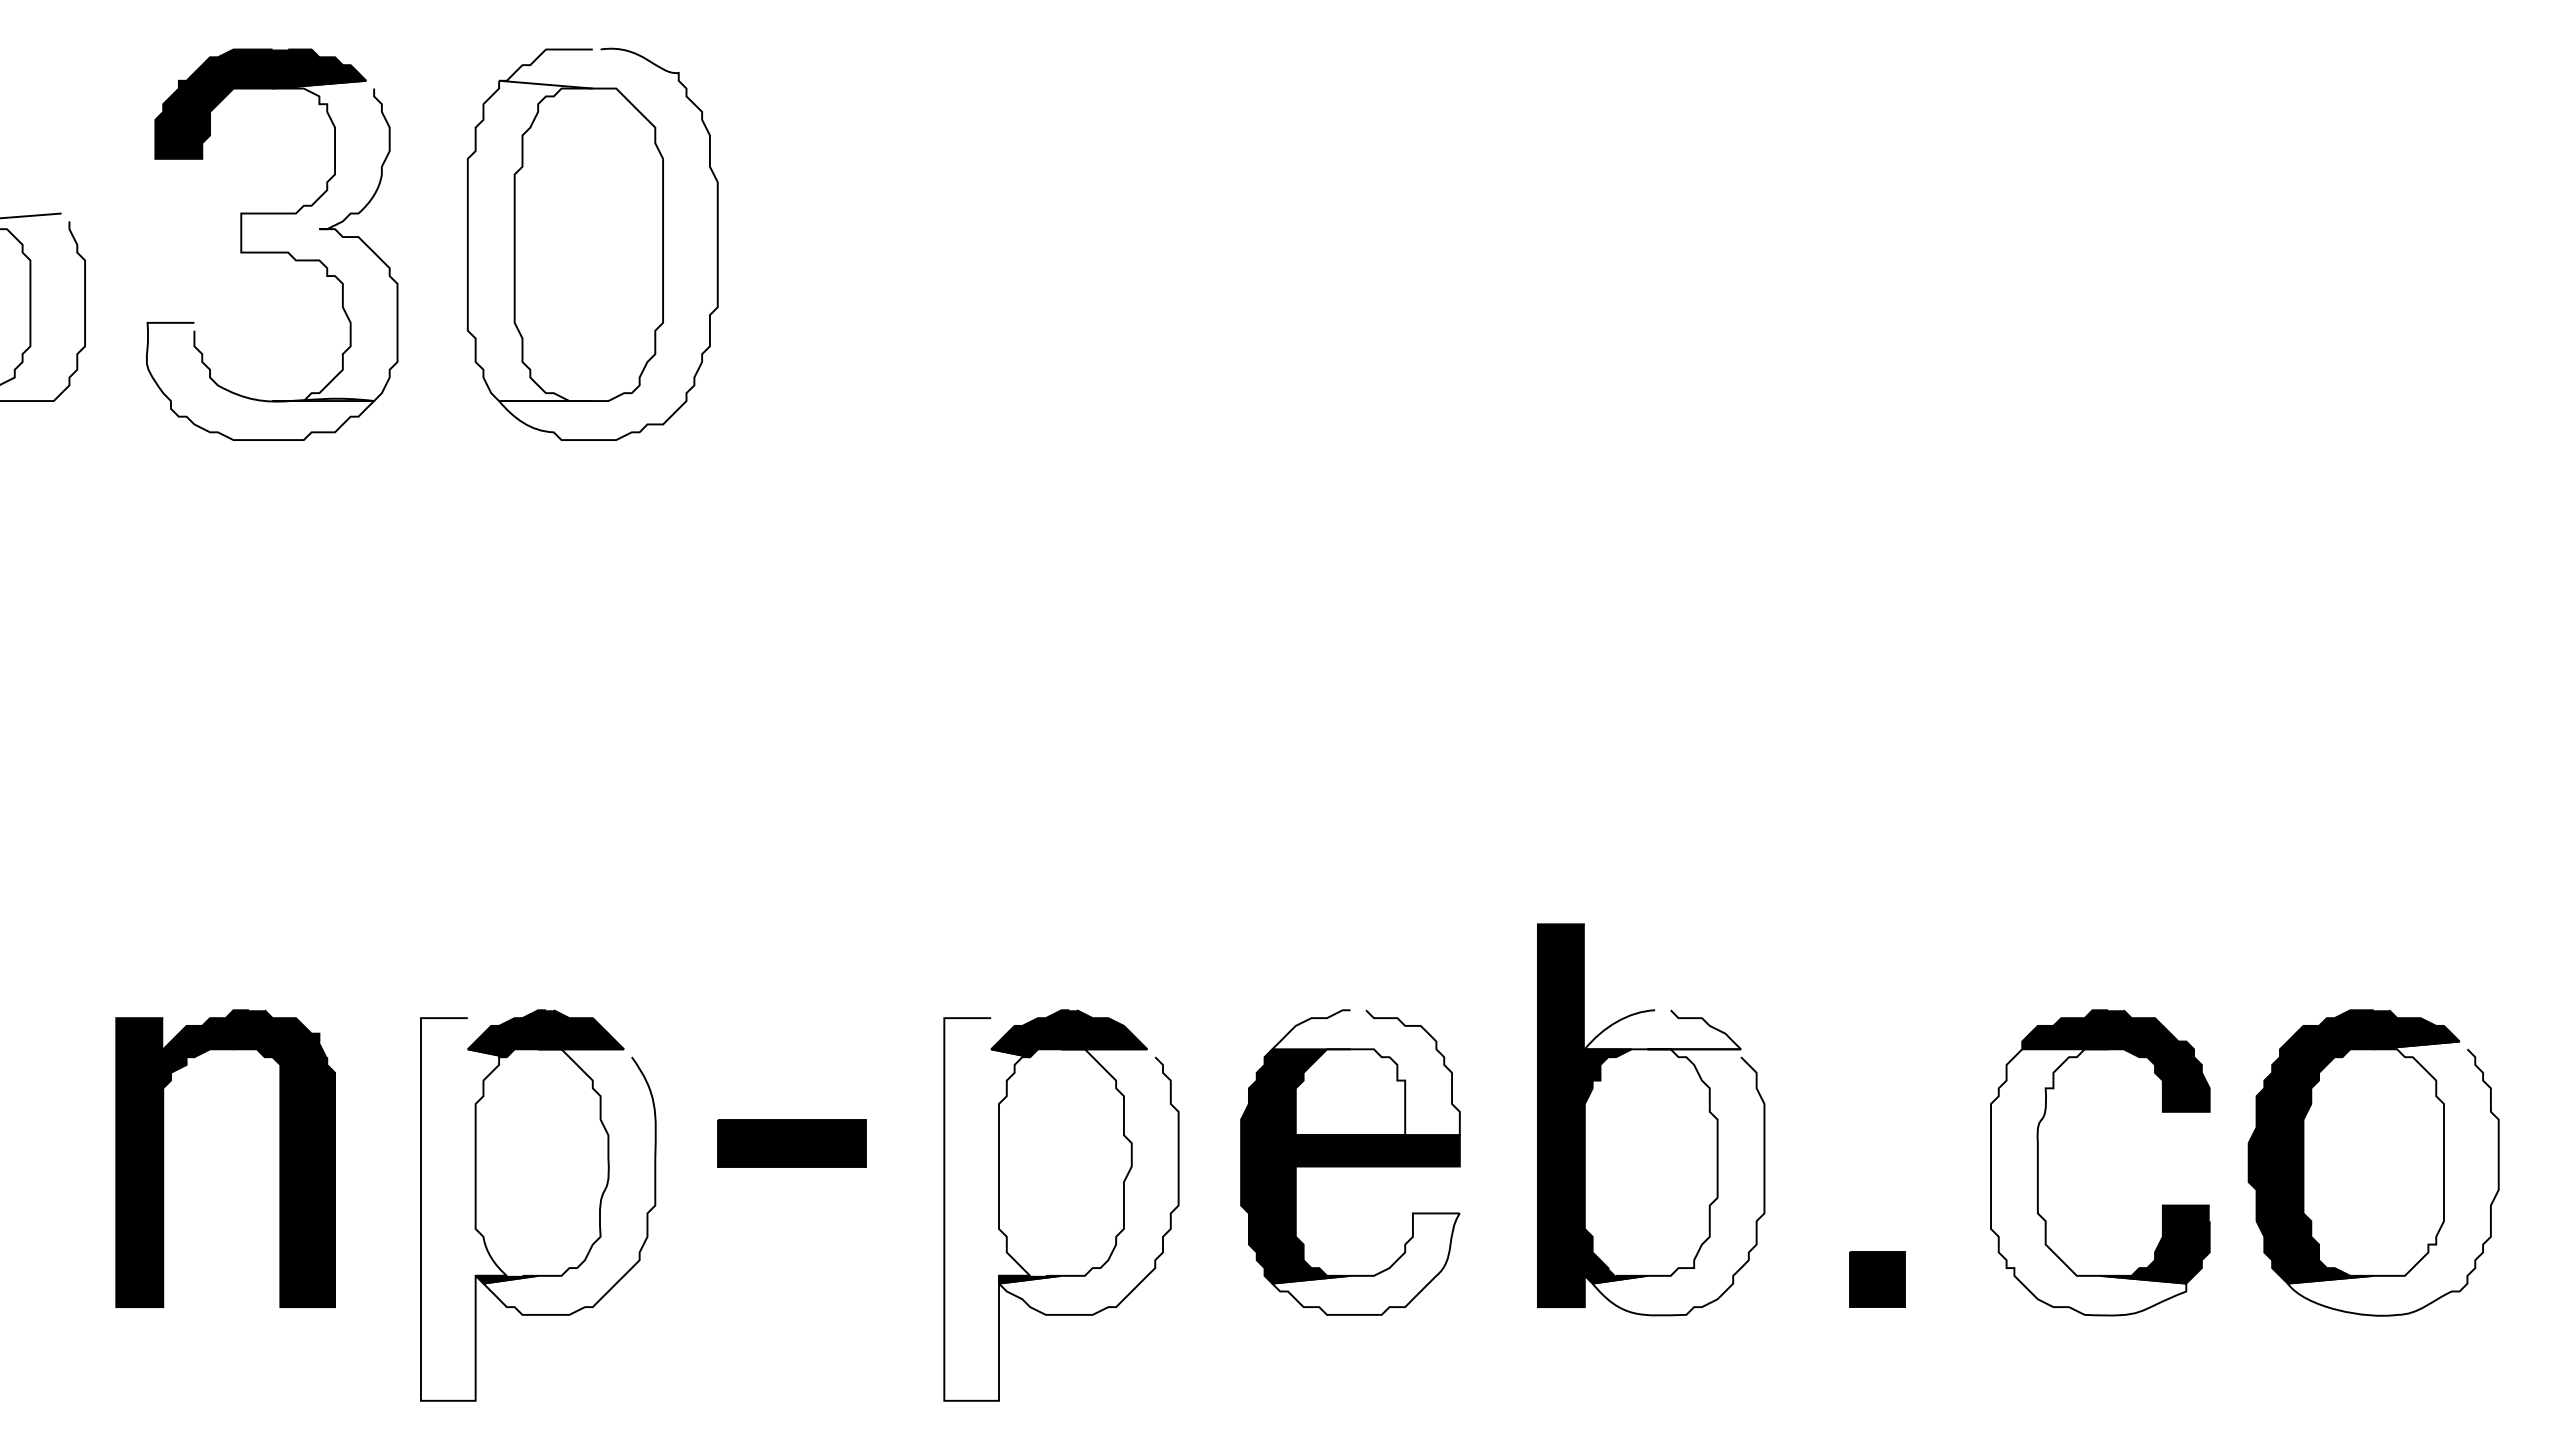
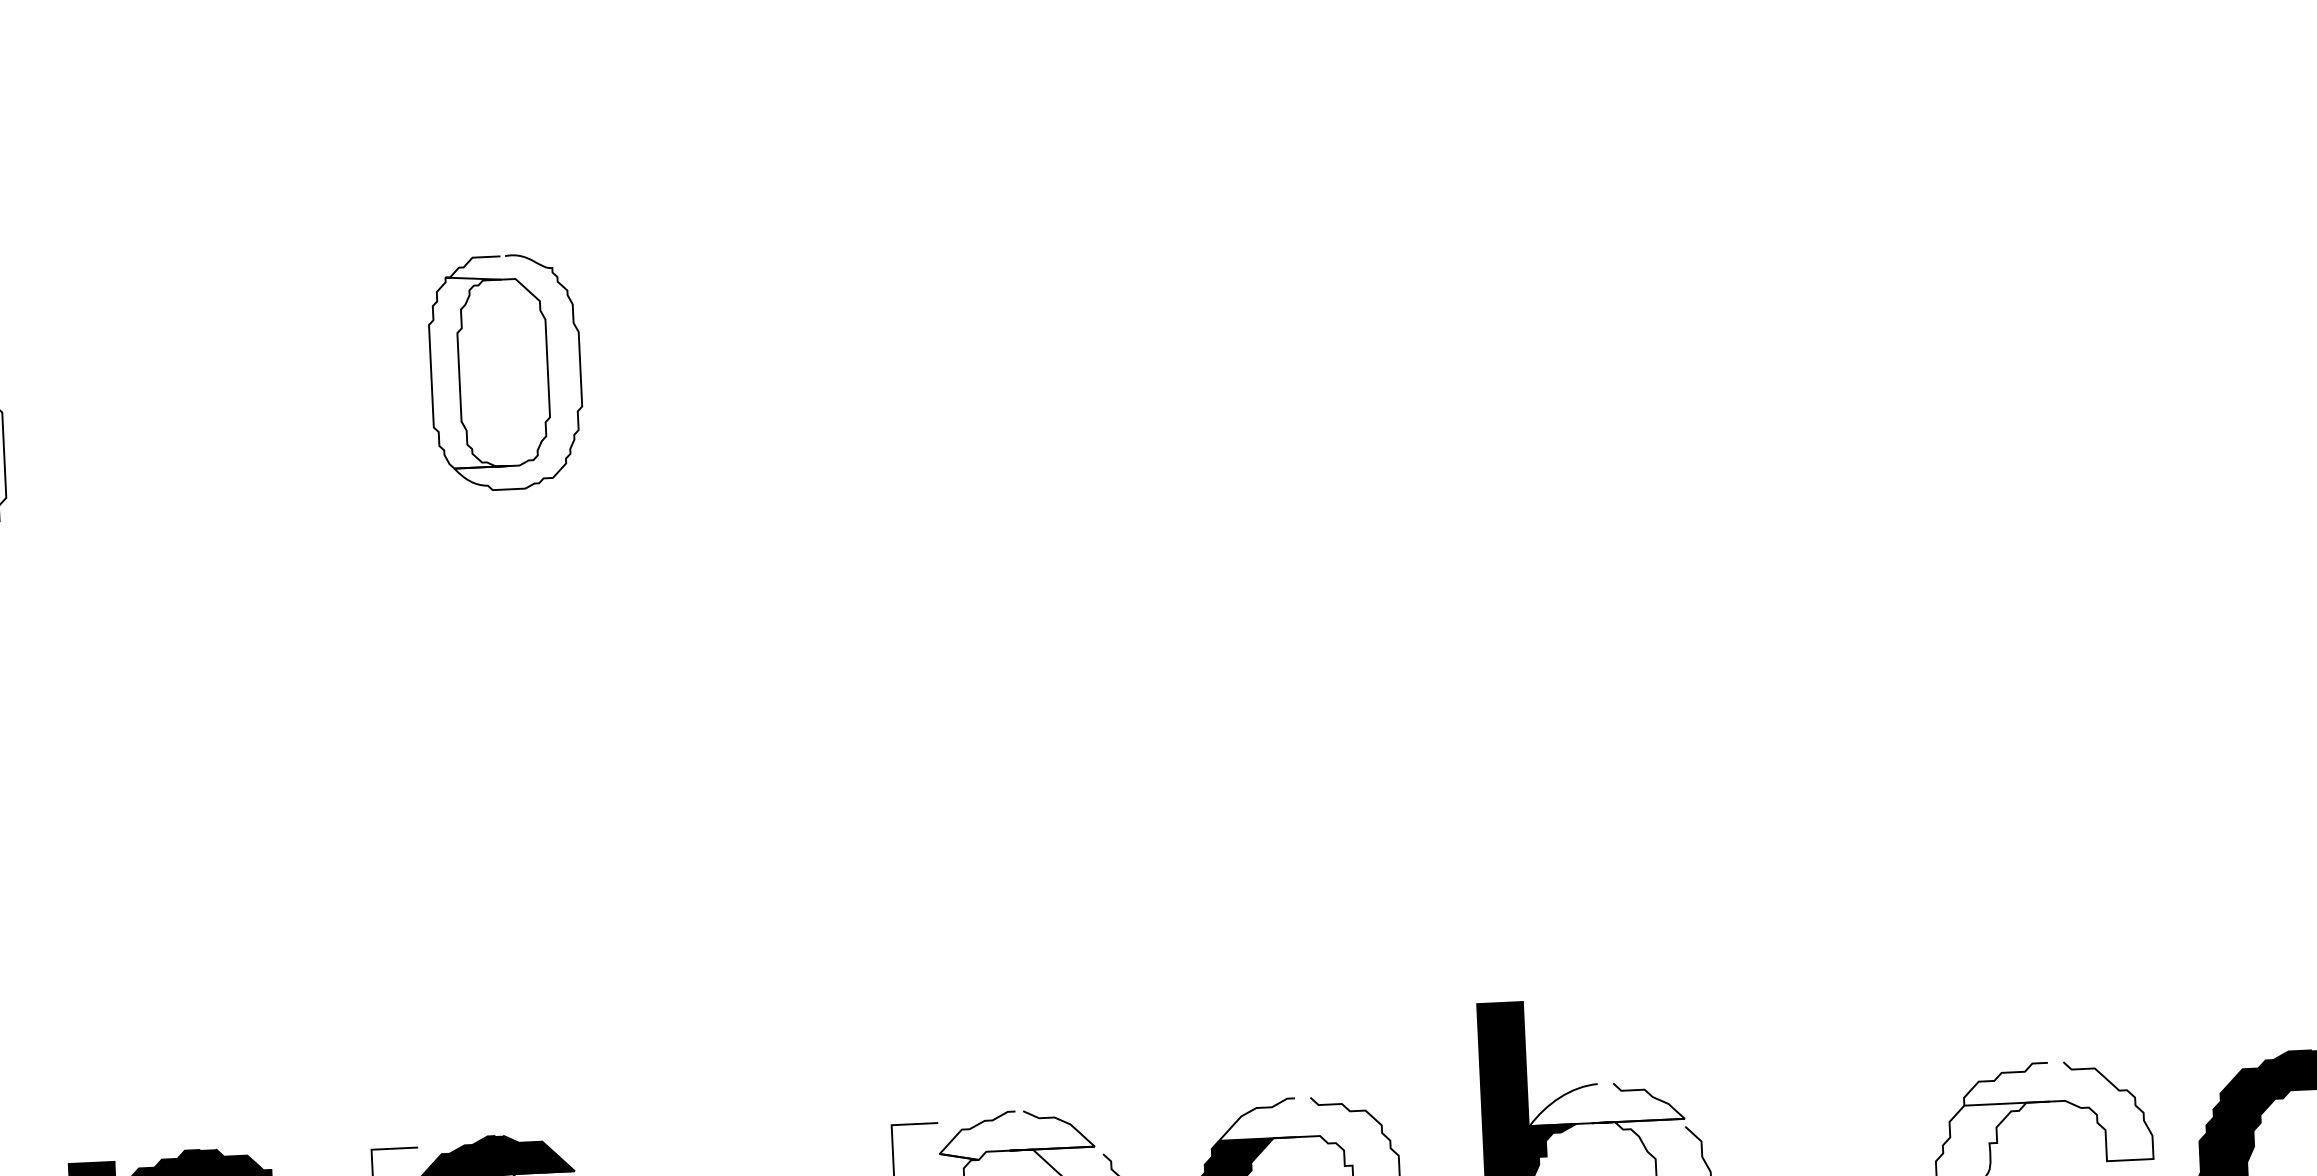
part: (592, 243) -> (505, 371), size x0.6
part: (272, 251) -> (188, 394), removed
fill: (1069, 1033) -> (1016, 1134), removed
fill: (2115, 1060) -> (2057, 1112), removed

